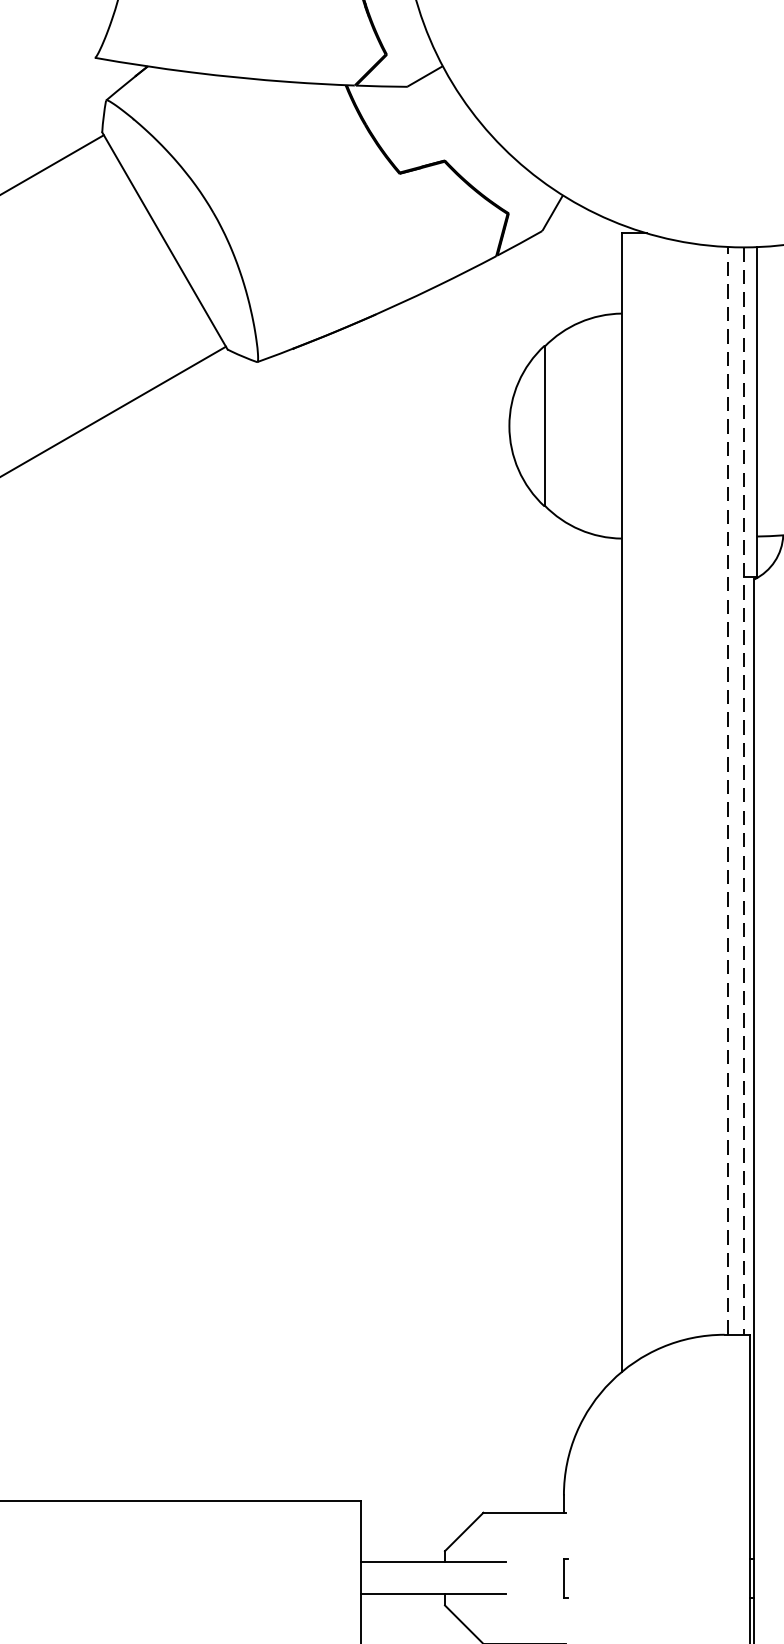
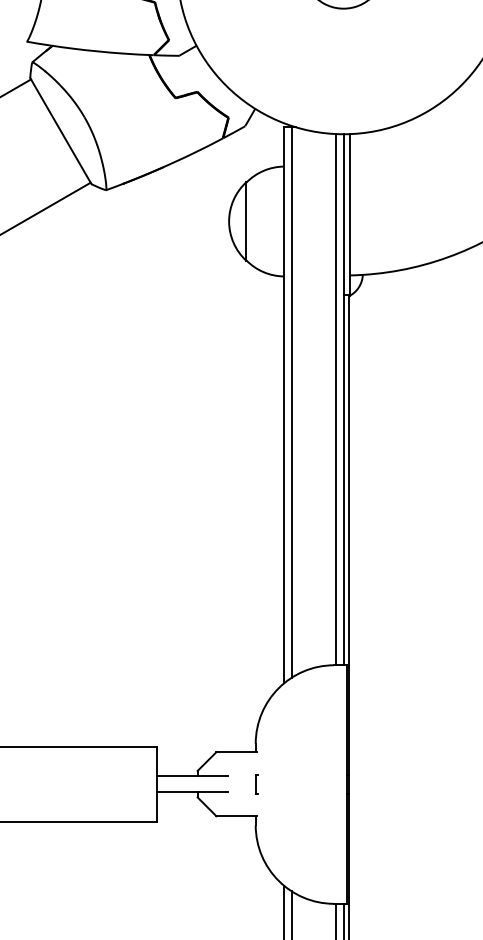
line: (727, 790) -> (335, 399), dashed -> solid
line: (743, 790) -> (343, 399), dashed -> solid
line: (637, 796) -> (291, 402), added

